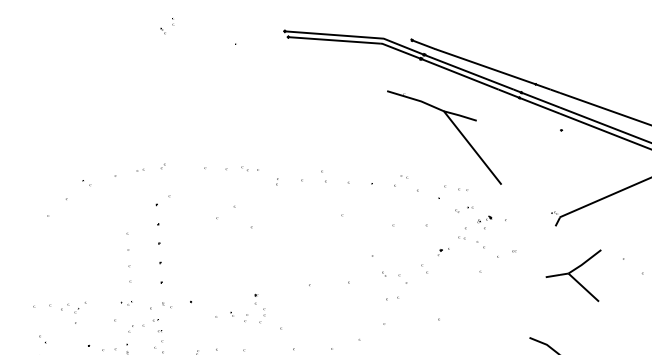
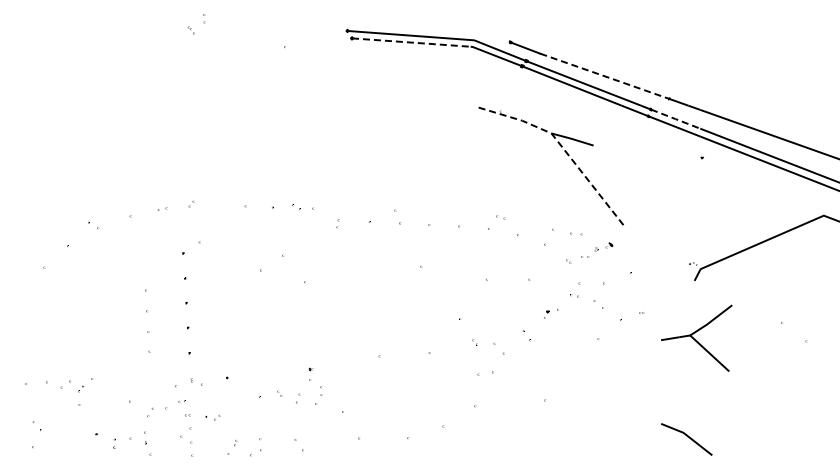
line: (334, 40) -> (411, 42), solid -> dashed
line: (486, 66) -> (605, 76), solid -> dashed
line: (540, 100) -> (675, 119), solid -> dashed
line: (453, 123) -> (563, 149), solid -> dashed
part: (484, 218) -> (603, 246), moved
part: (573, 275) -> (696, 337), moved
part: (126, 303) -> (212, 417), moved

